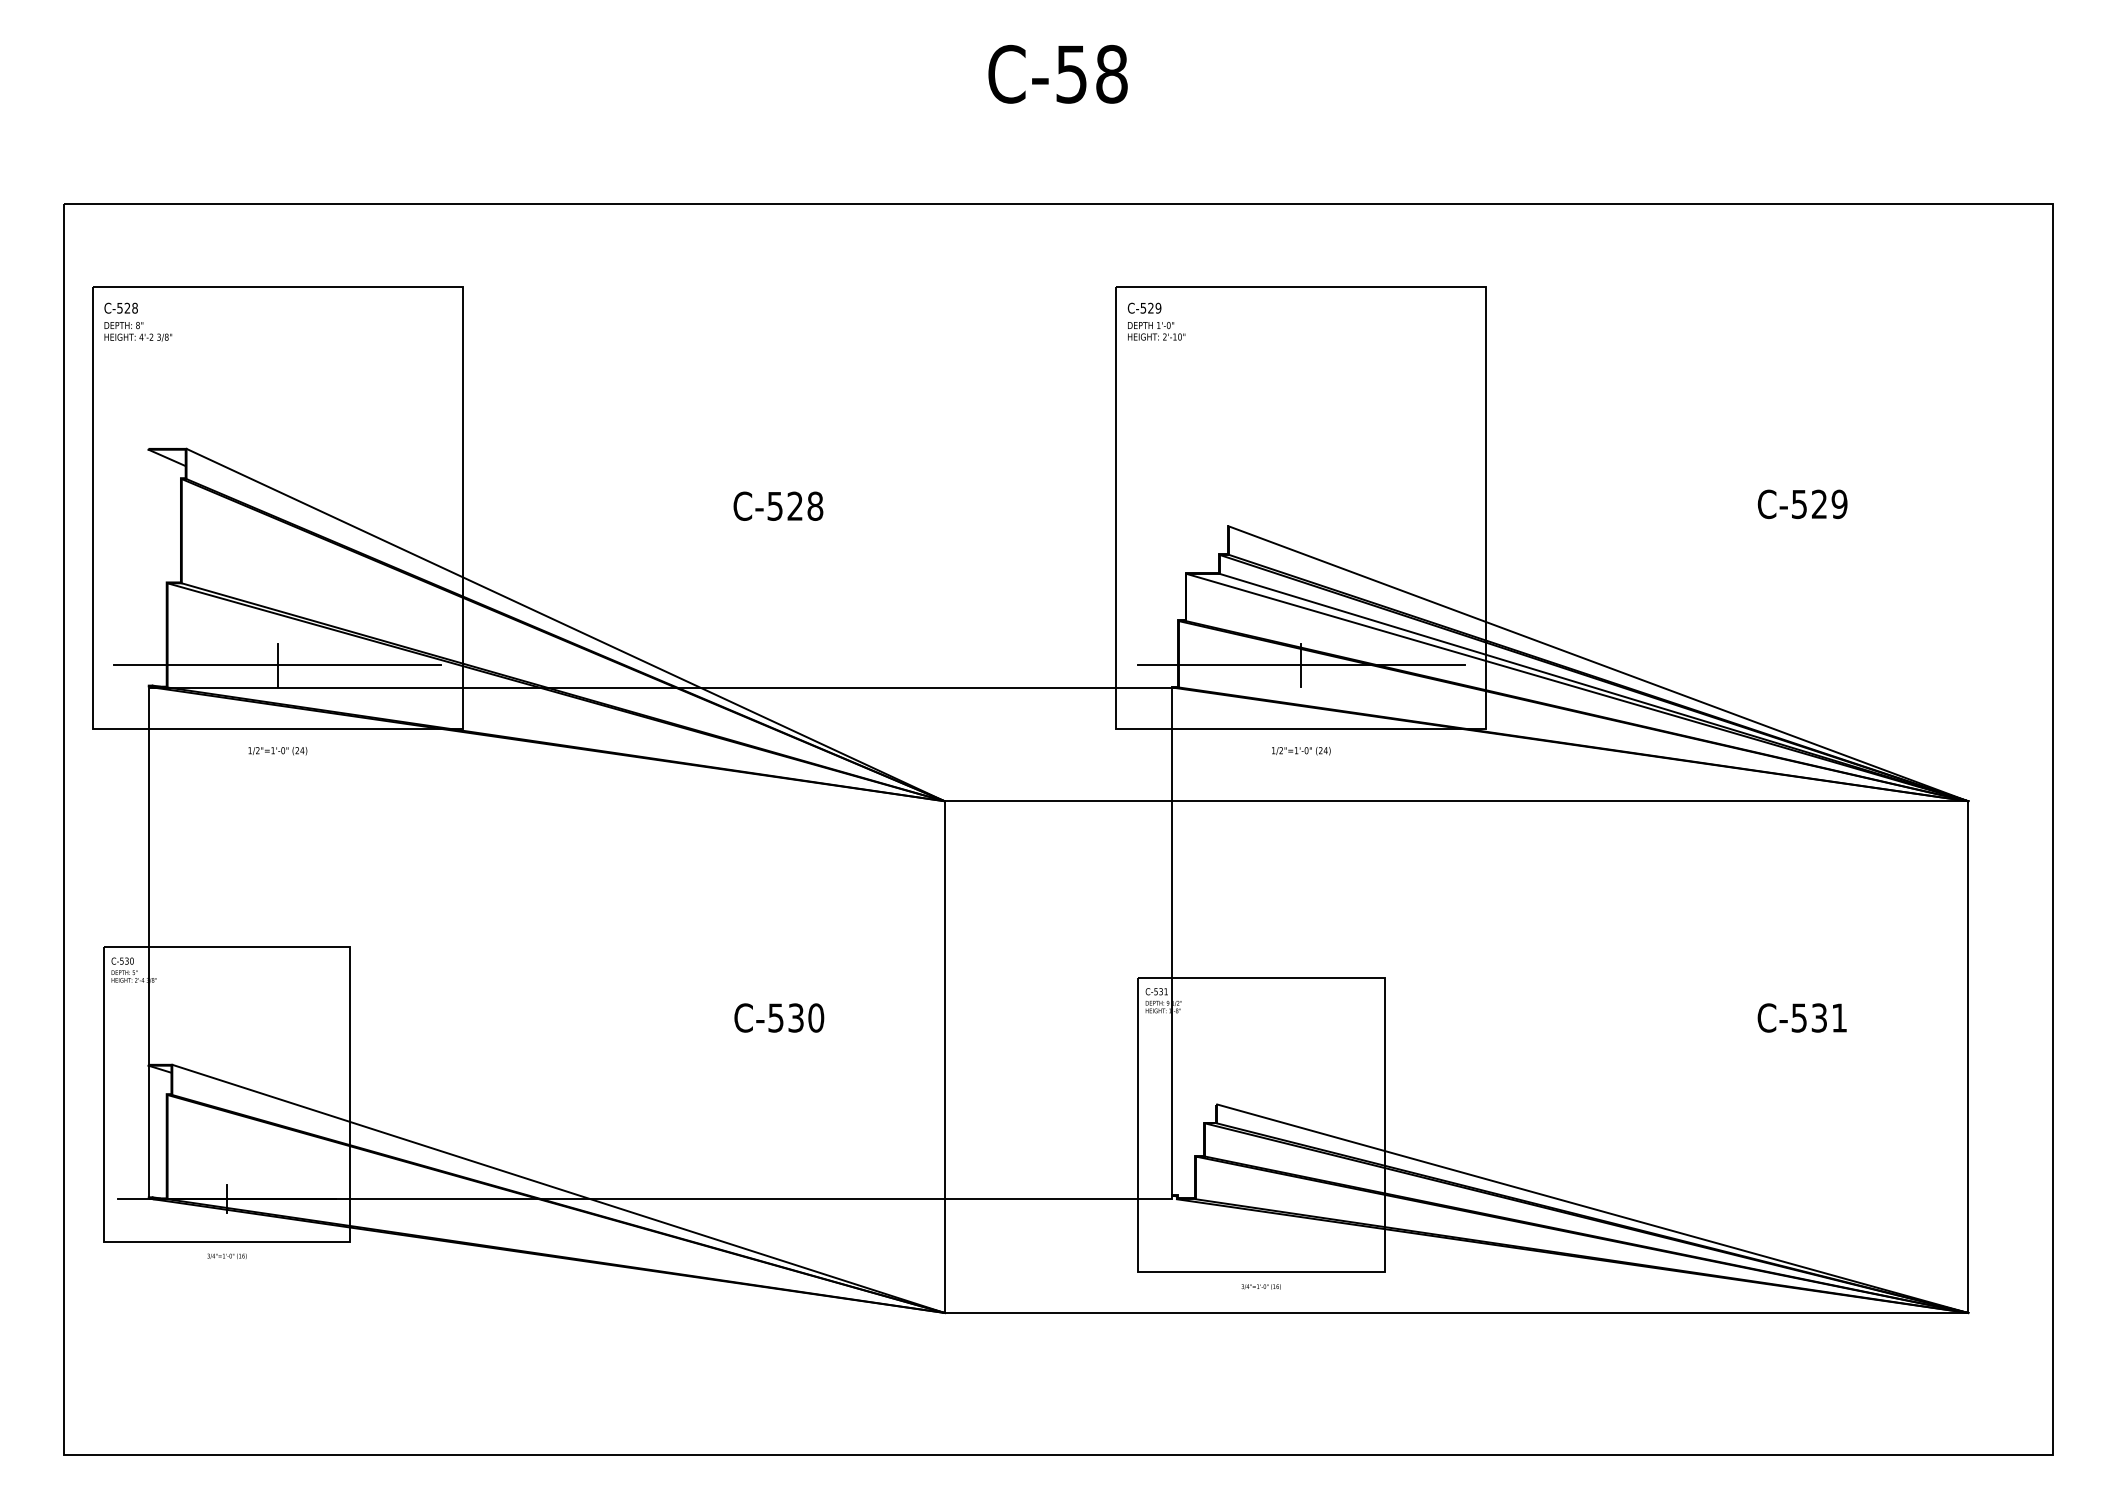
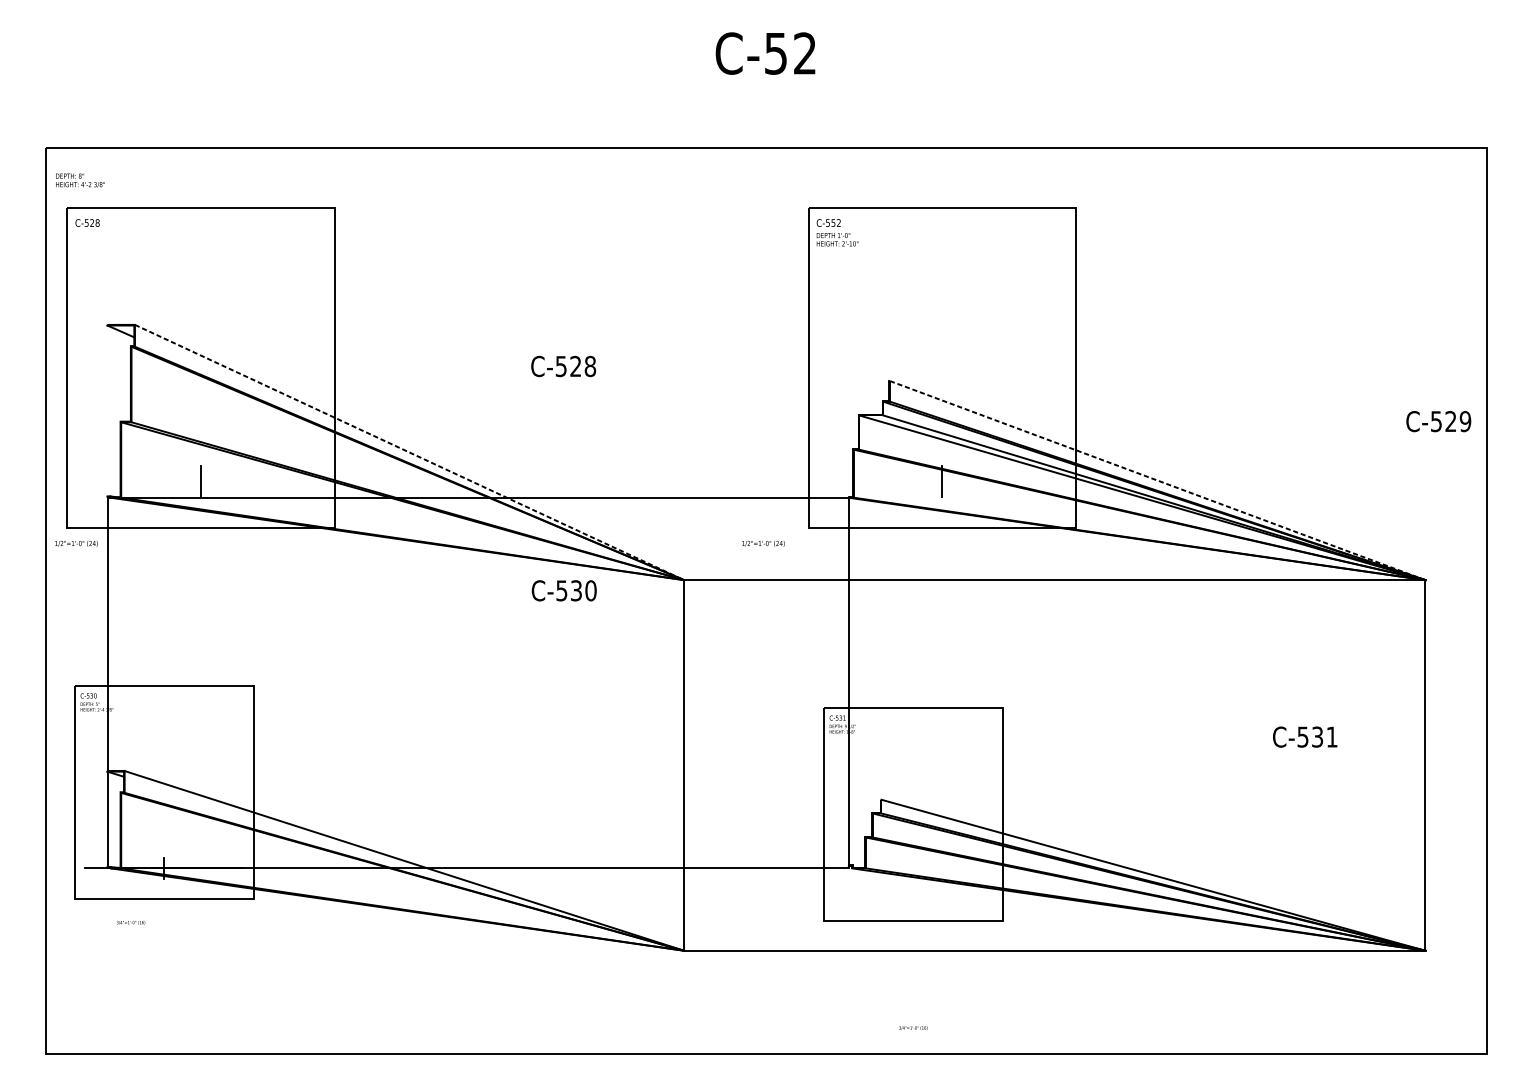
text: (1111, 73) -> (804, 53), C-58 -> C-52
text: (1154, 307) -> (836, 222), C-529 -> C-552
text: (138, 331) -> (80, 180), moved
text: (1802, 503) -> (1438, 420), moved
line: (566, 625) -> (410, 452), solid -> dashed
line: (1599, 664) -> (1158, 481), solid -> dashed
line: (277, 665) -> (200, 481), removed
line: (1300, 665) -> (941, 481), removed
text: (277, 751) -> (76, 544), moved
text: (1301, 751) -> (763, 544), moved
text: (779, 1017) -> (564, 590), moved
text: (226, 1256) -> (130, 922), moved
text: (1260, 1286) -> (912, 1027), moved

